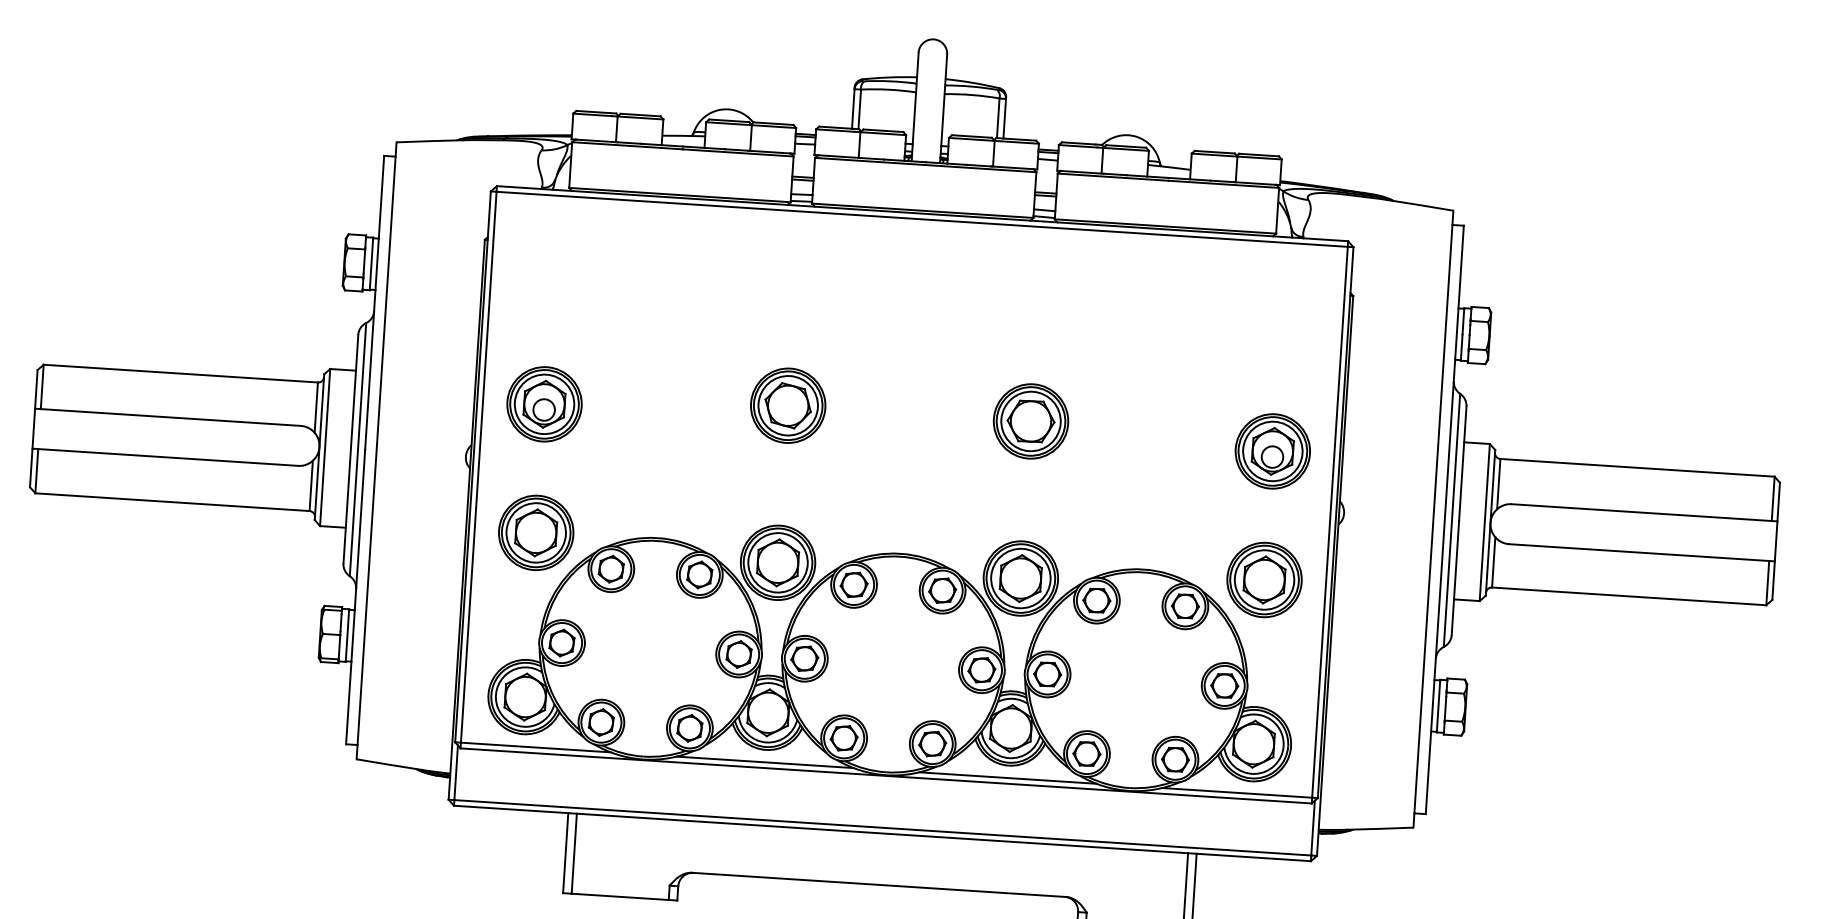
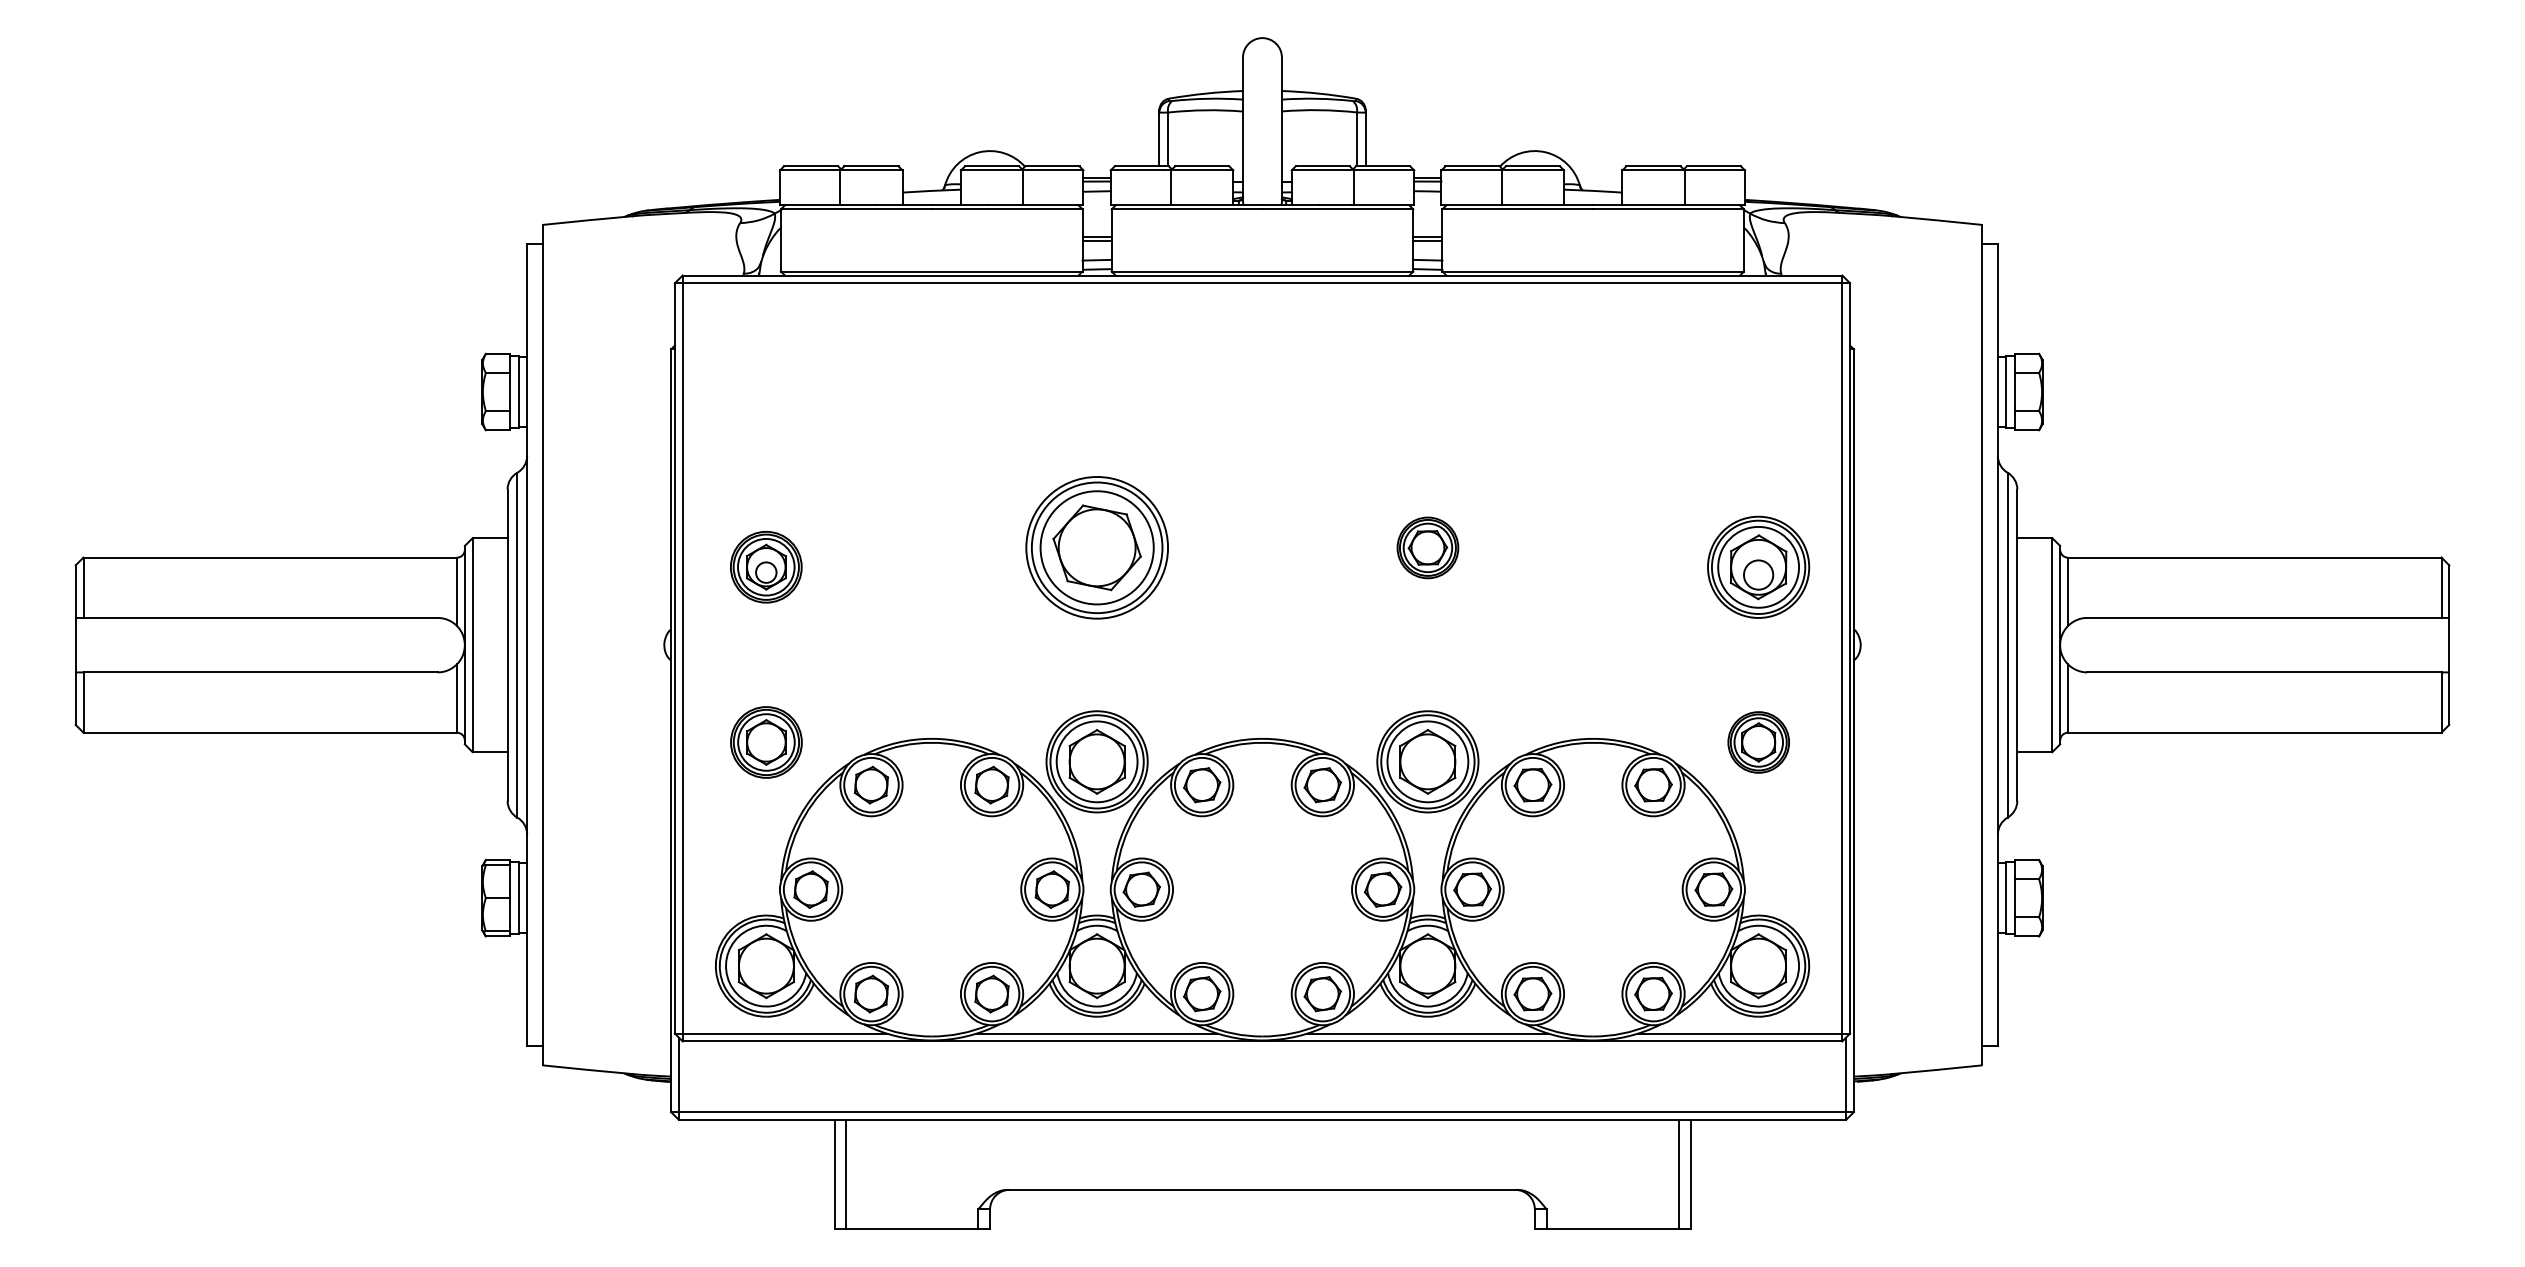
part: (543, 403) -> (765, 566), size x0.7
part: (787, 405) -> (1096, 547), size x1.4
part: (1030, 421) -> (1427, 547), size x0.6
part: (536, 532) -> (766, 742), size x0.7
part: (1264, 580) -> (1758, 742), size x0.6

